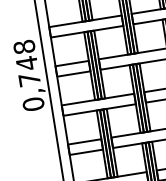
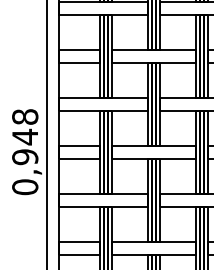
text: (29, 80) -> (25, 157), 0,748 -> 0,948

